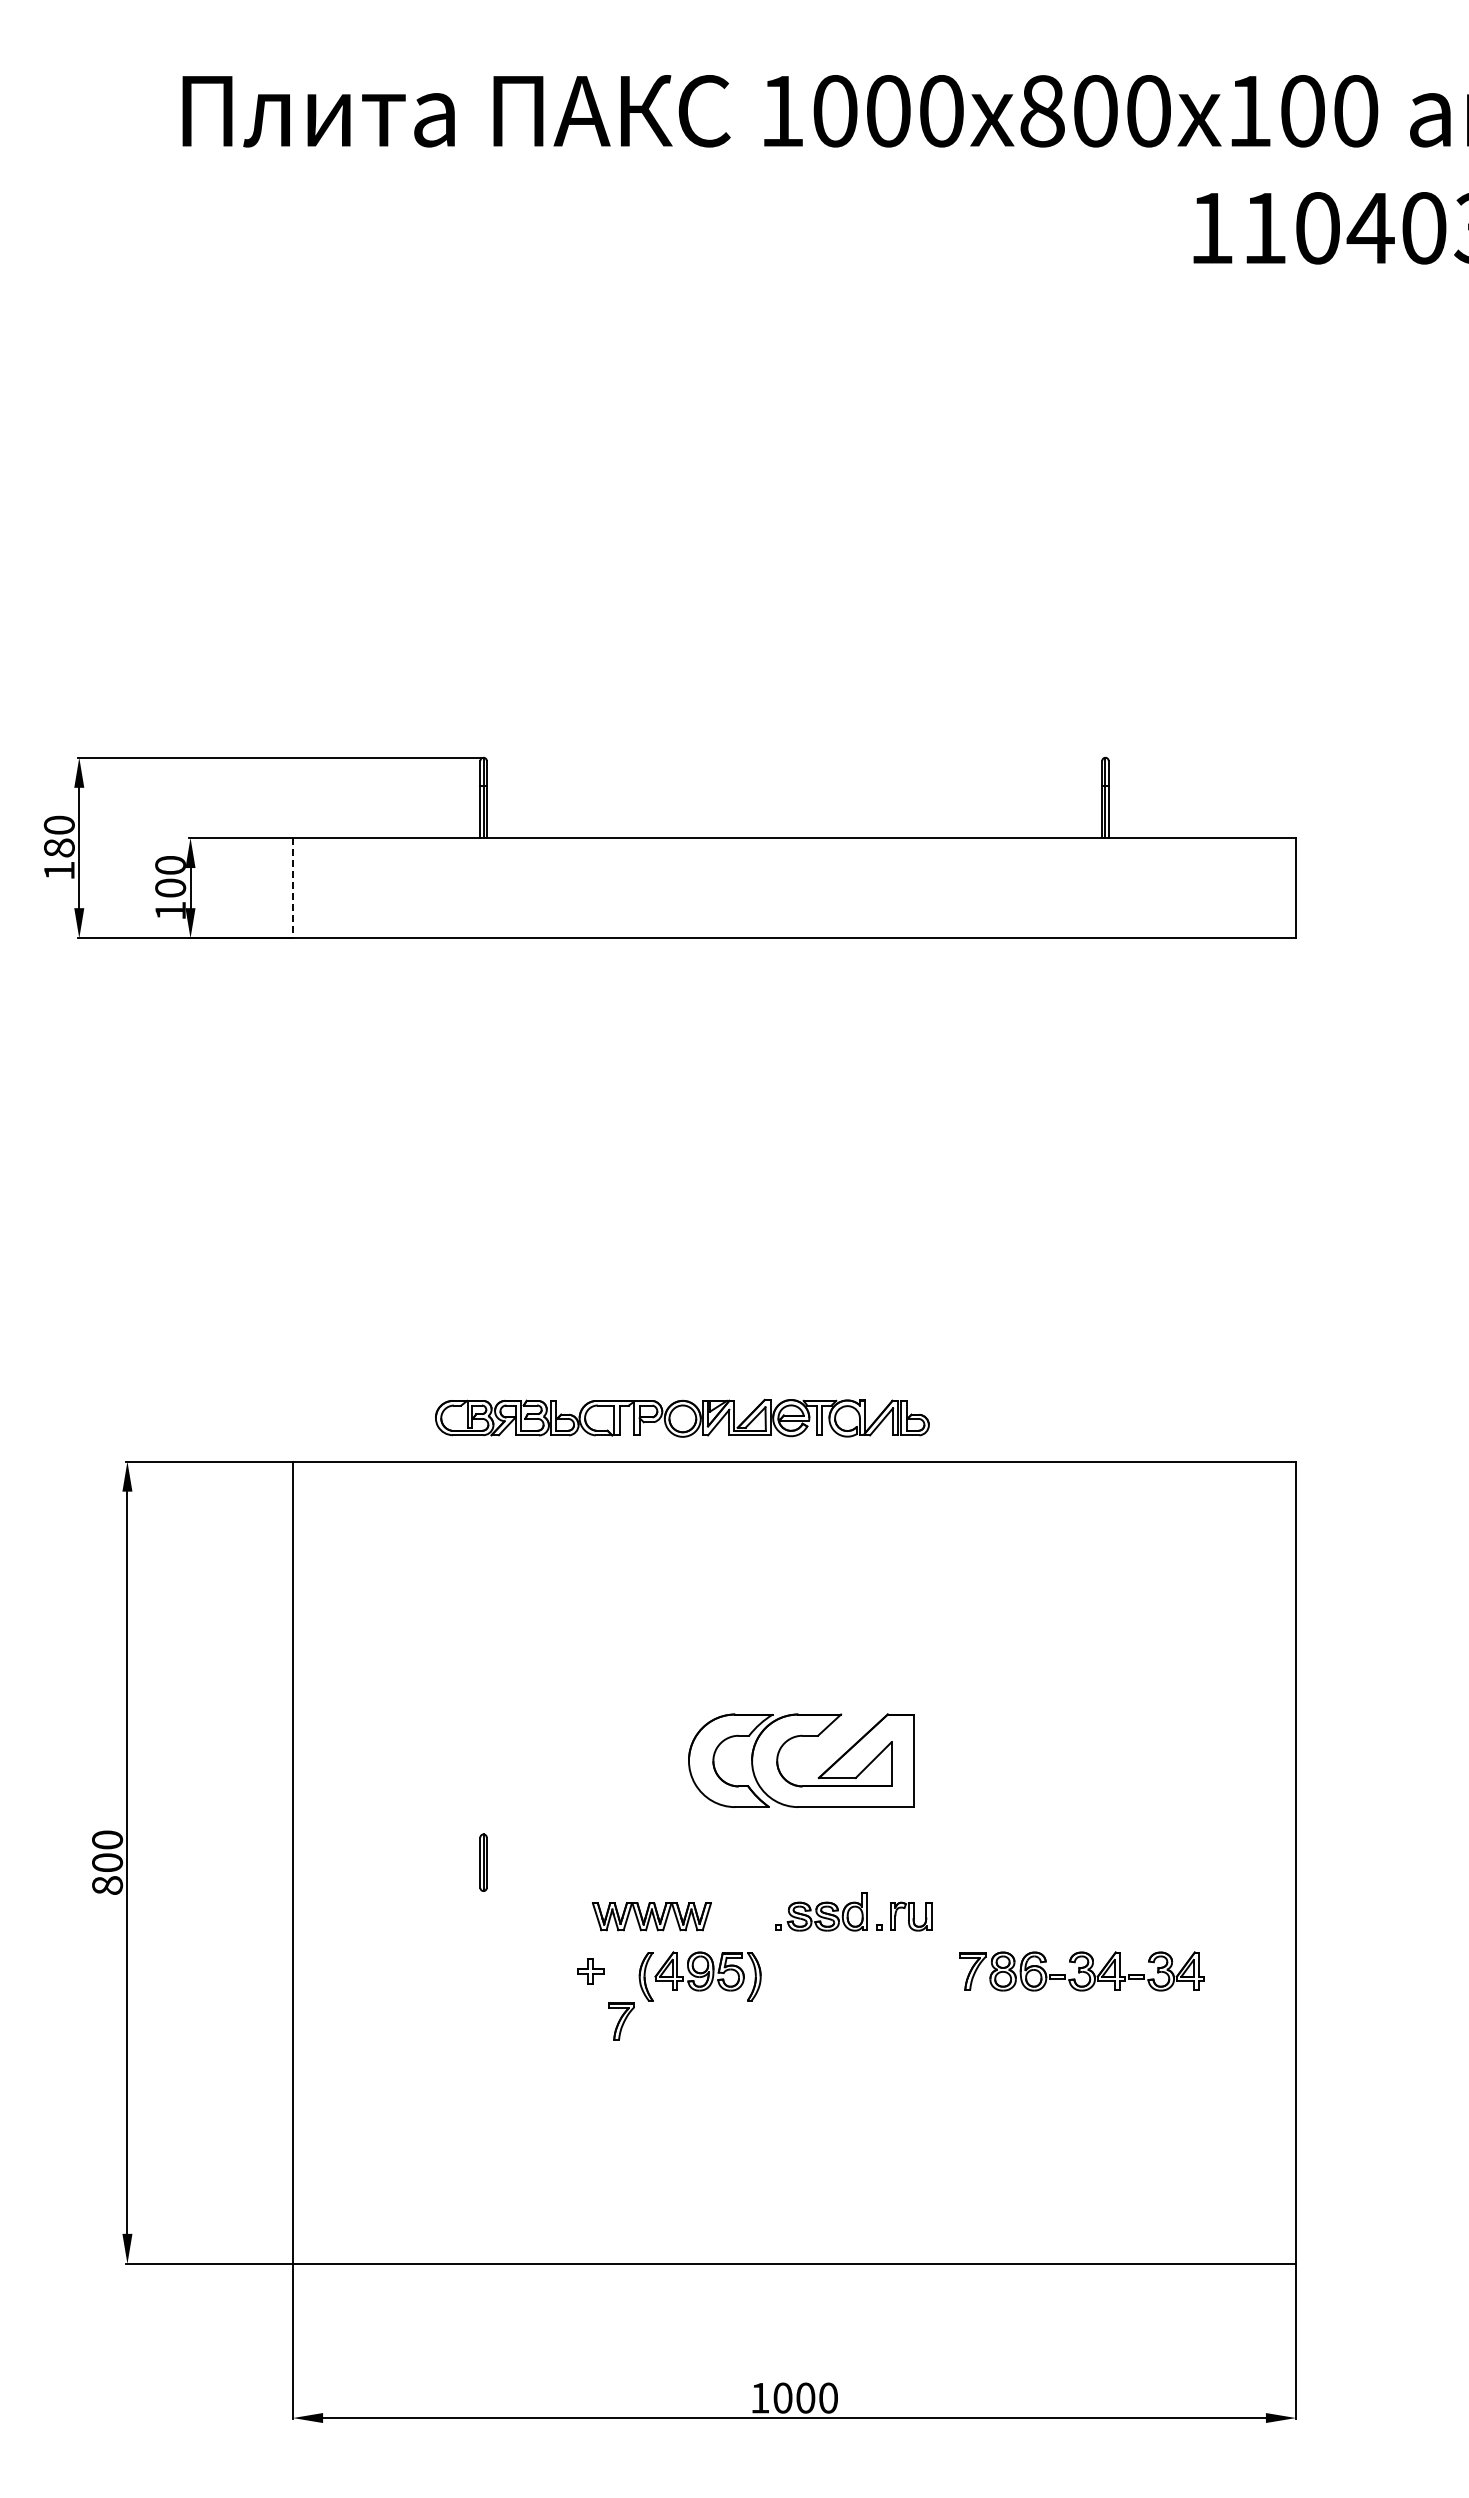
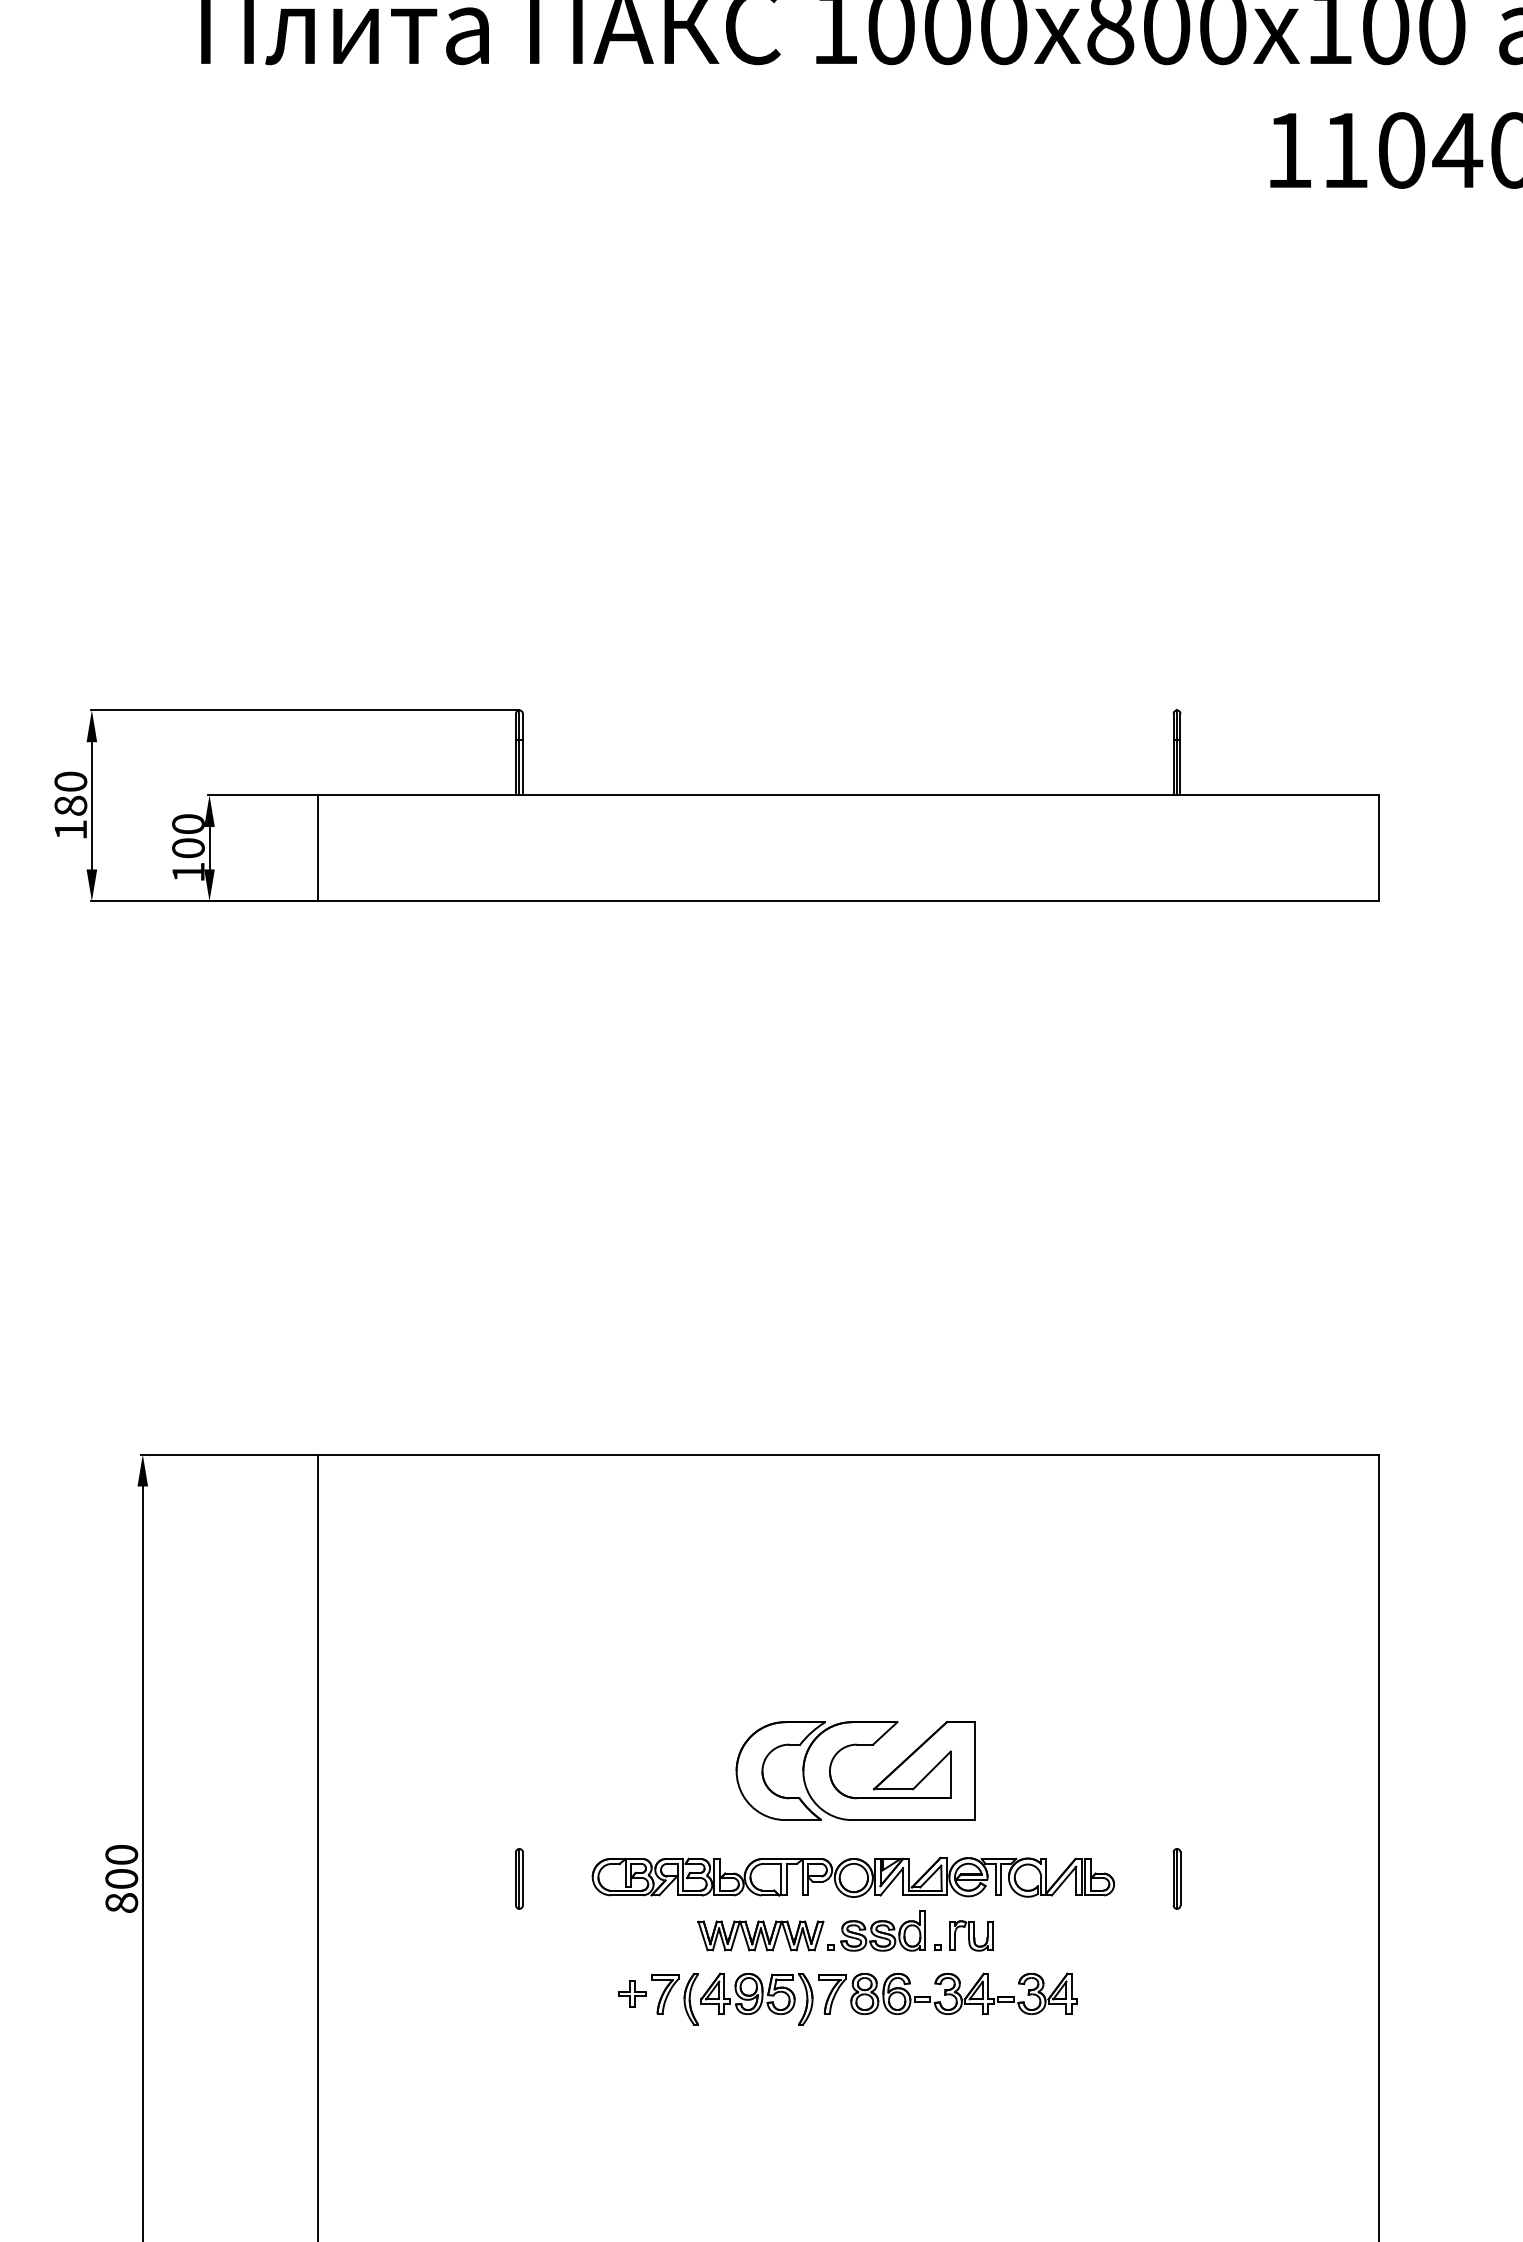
line: (293, 888) -> (318, 848), dashed -> solid
part: (682, 1417) -> (853, 1876), moved
part: (1105, 1862) -> (1177, 1878), added
part: (651, 1916) -> (760, 1935), moved
part: (1081, 1971) -> (947, 1993), moved
part: (621, 2021) -> (665, 1993), moved

